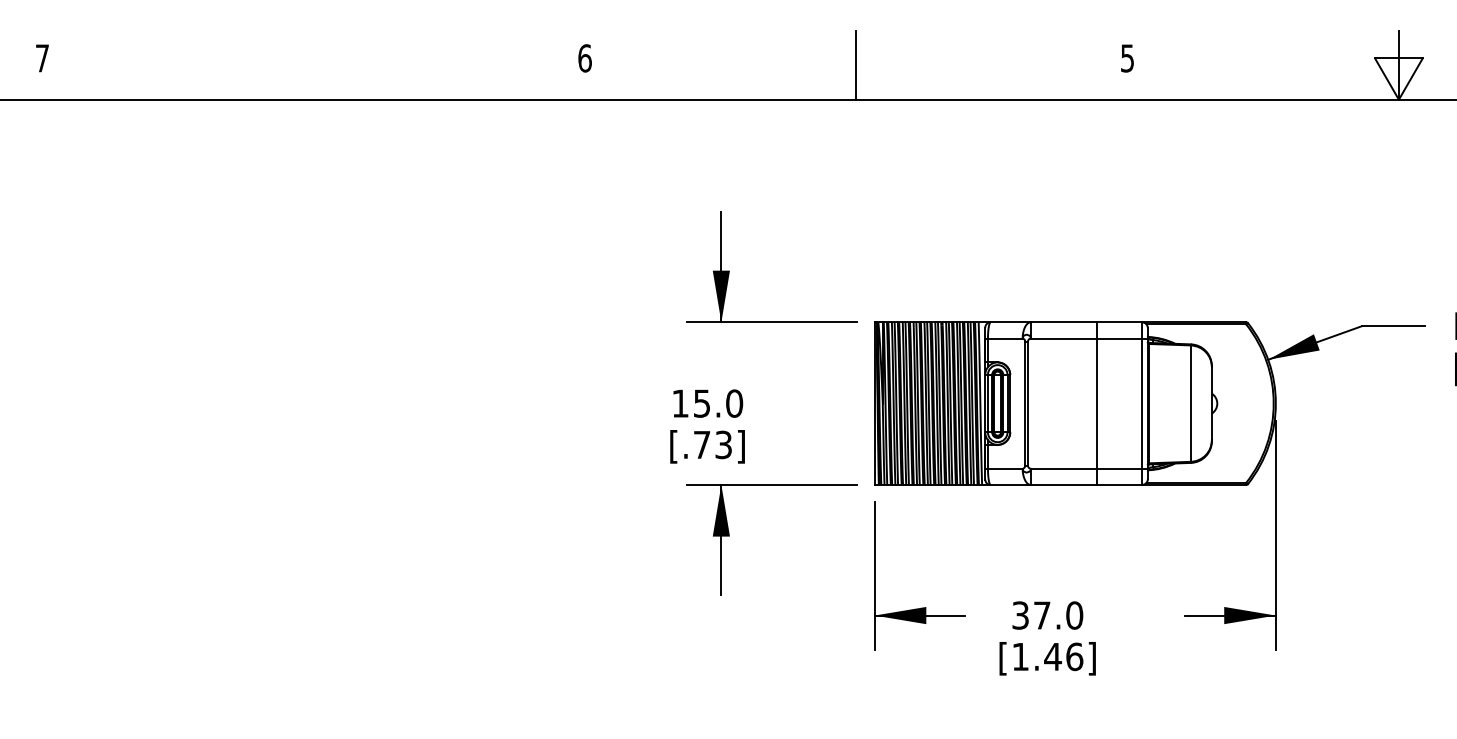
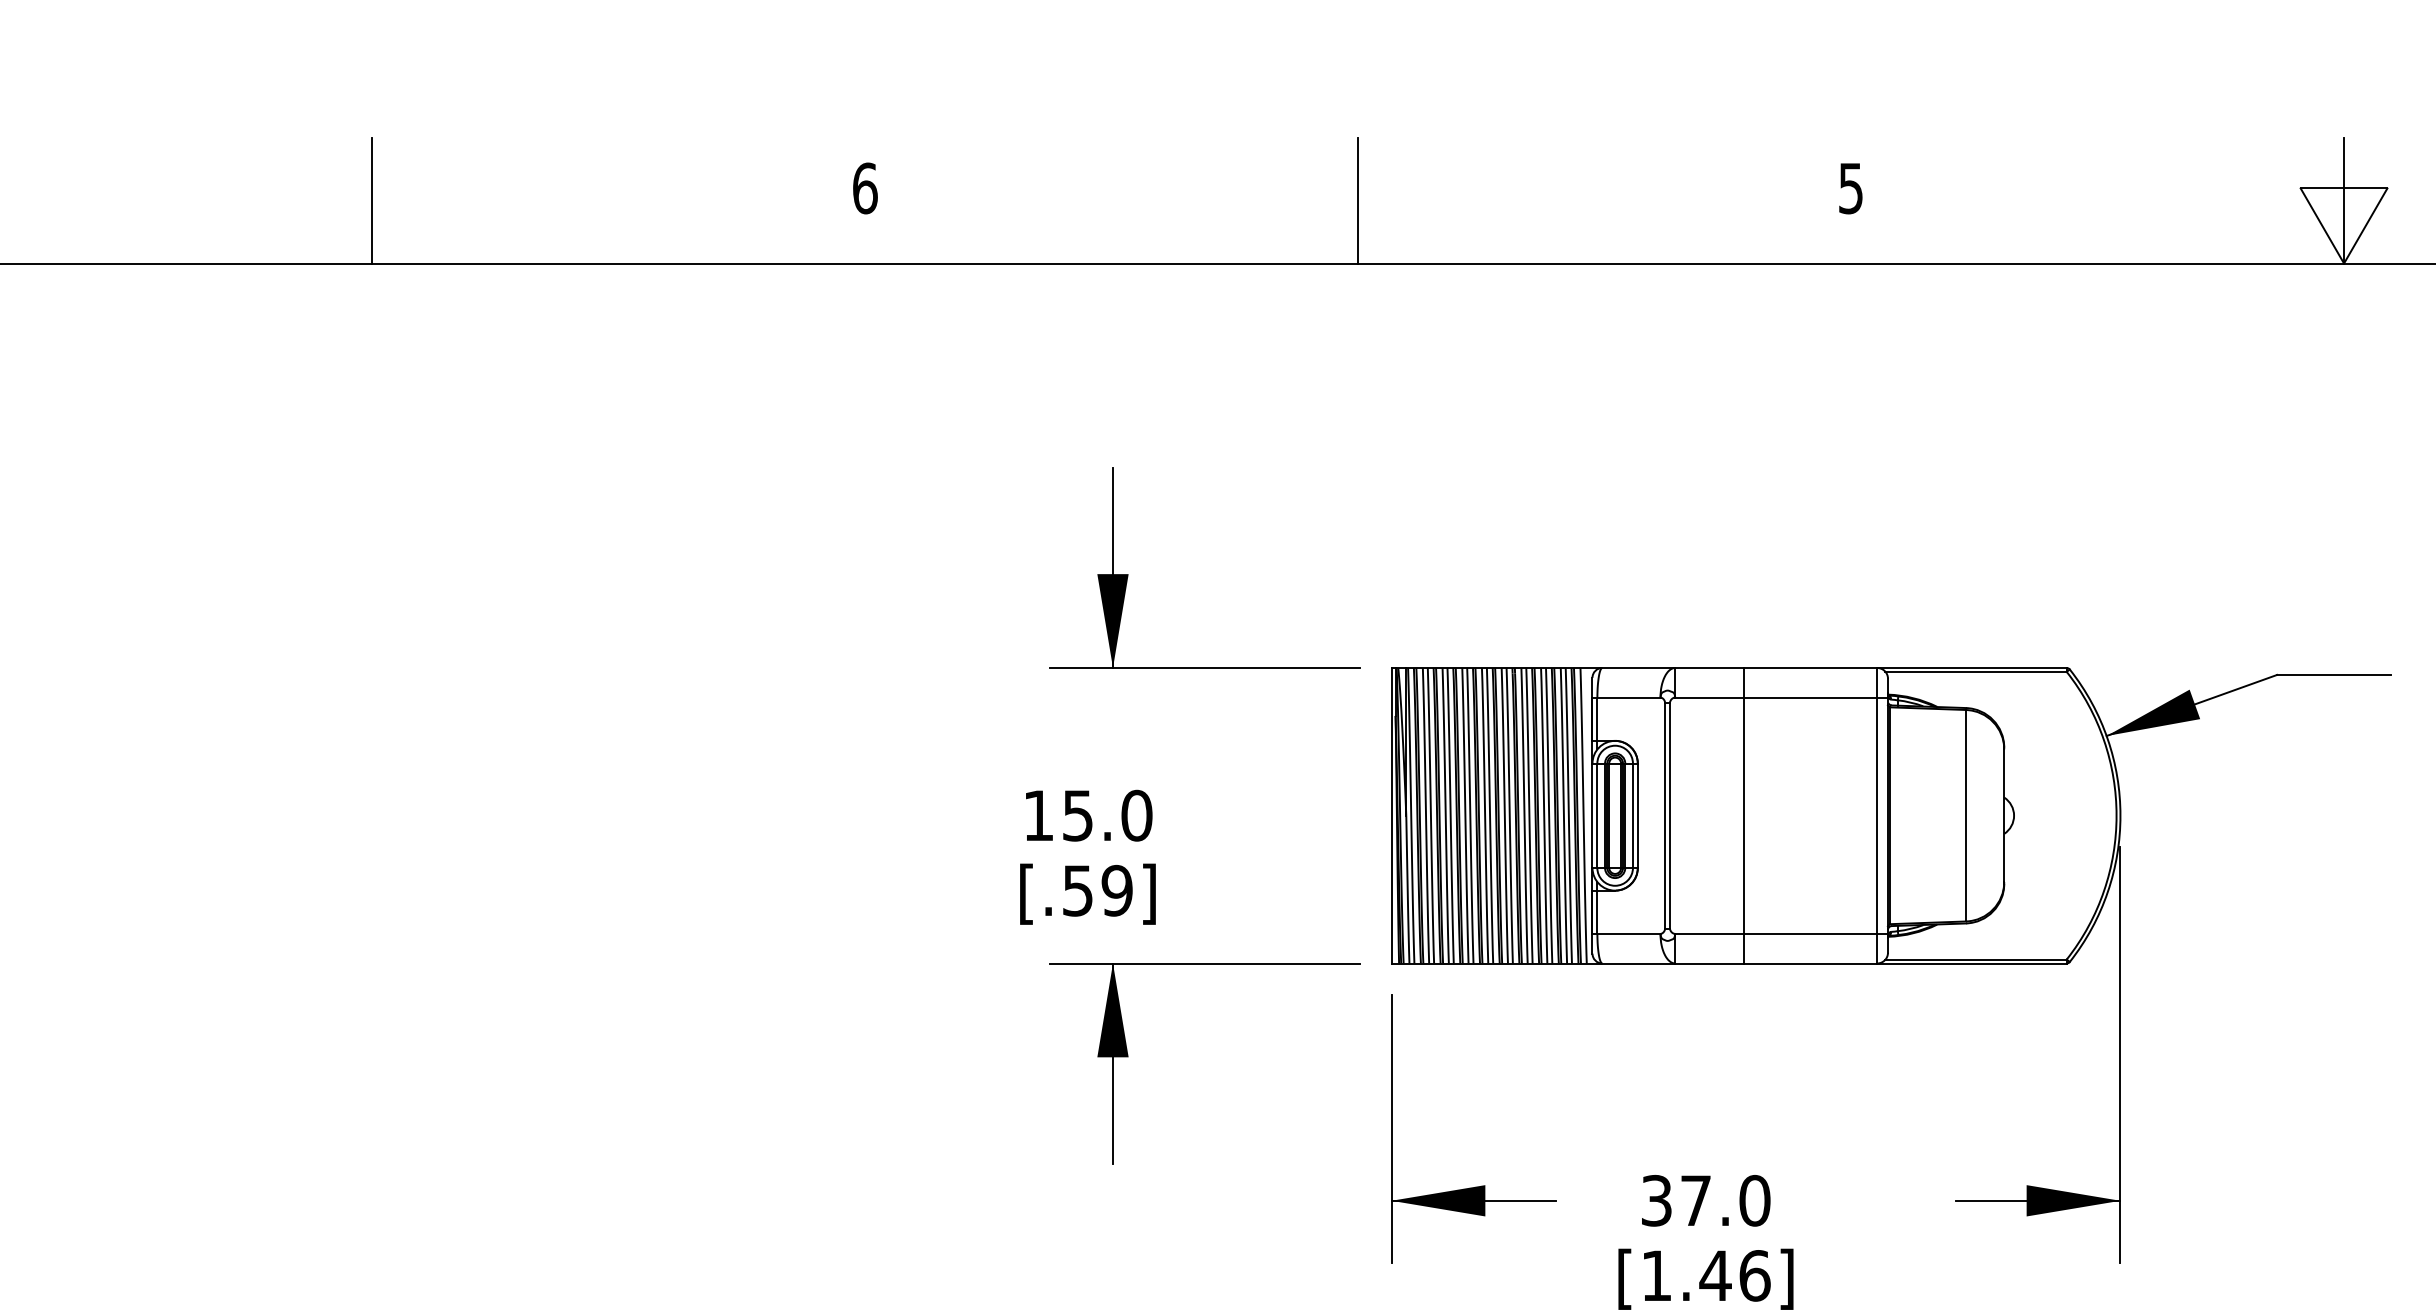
line: (313, 64) -> (371, 199), added
line: (1096, 403) -> (1743, 815), moved
text: (713, 444) -> (1098, 889), [.73] -> [.59]

